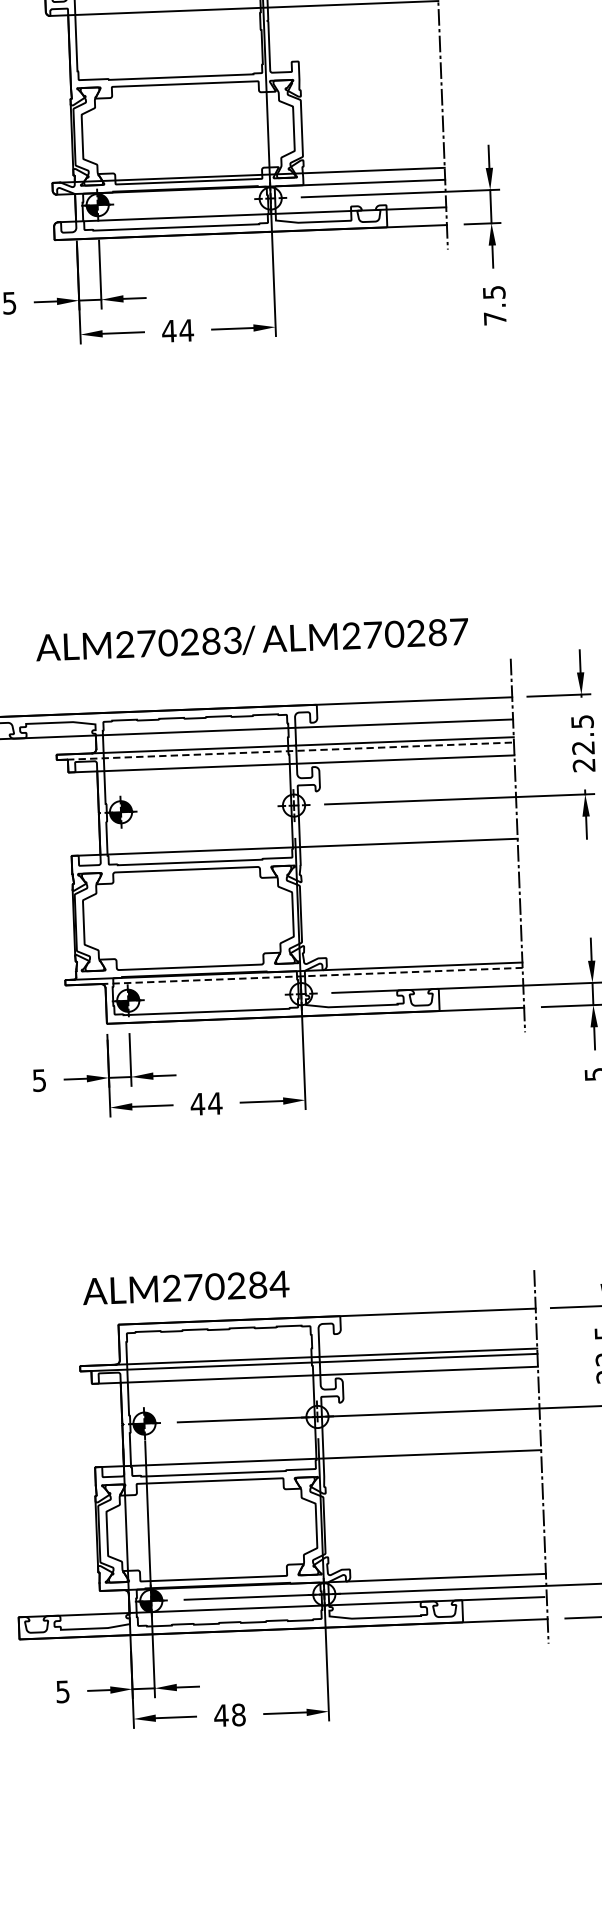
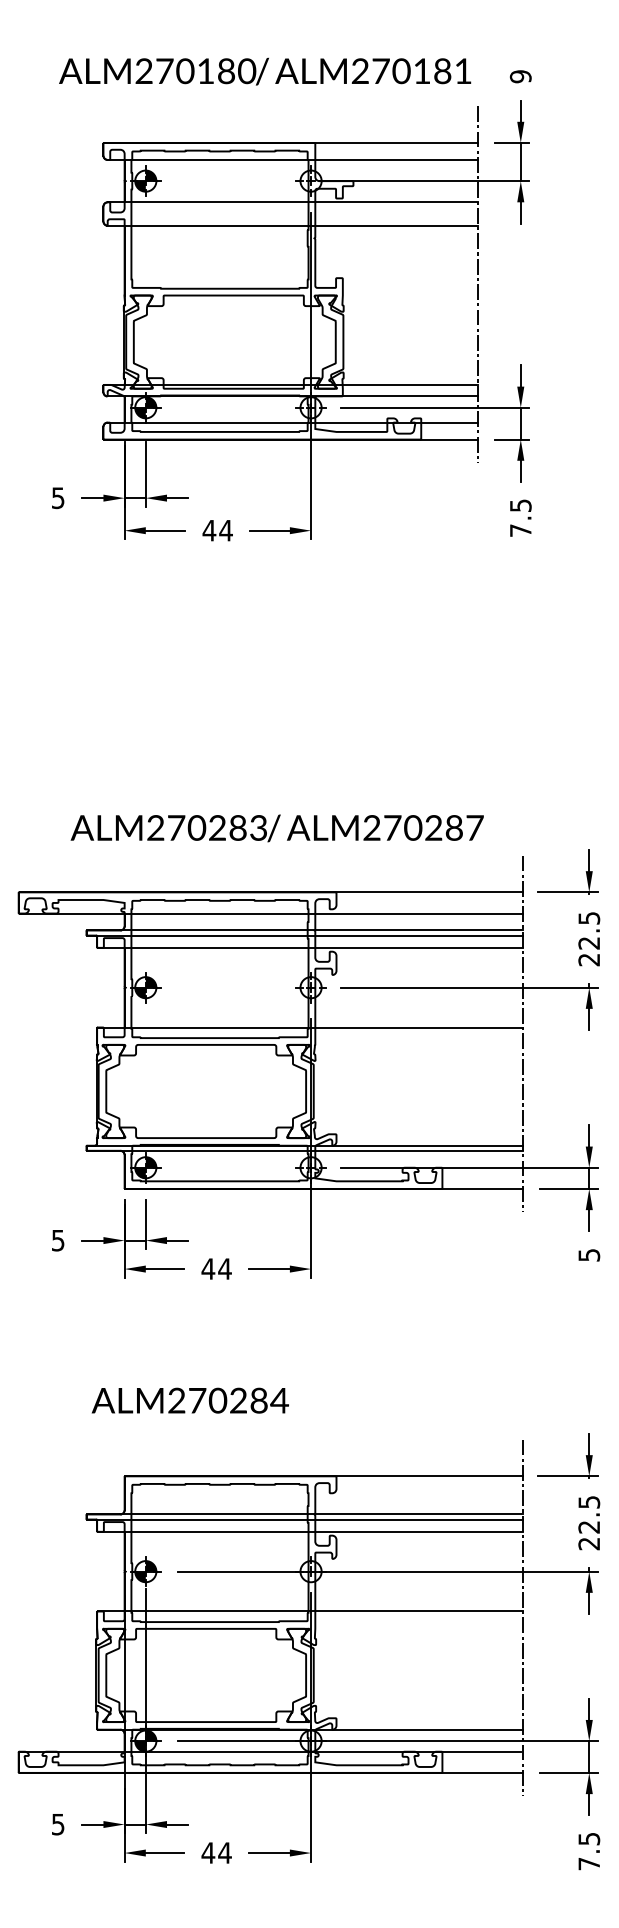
line: (291, 750) -> (310, 935), dashed -> solid
line: (312, 975) -> (322, 1150), dashed -> solid
text: (185, 1287) -> (189, 1400), moved
text: (238, 1714) -> (224, 1852), 48 -> 44

